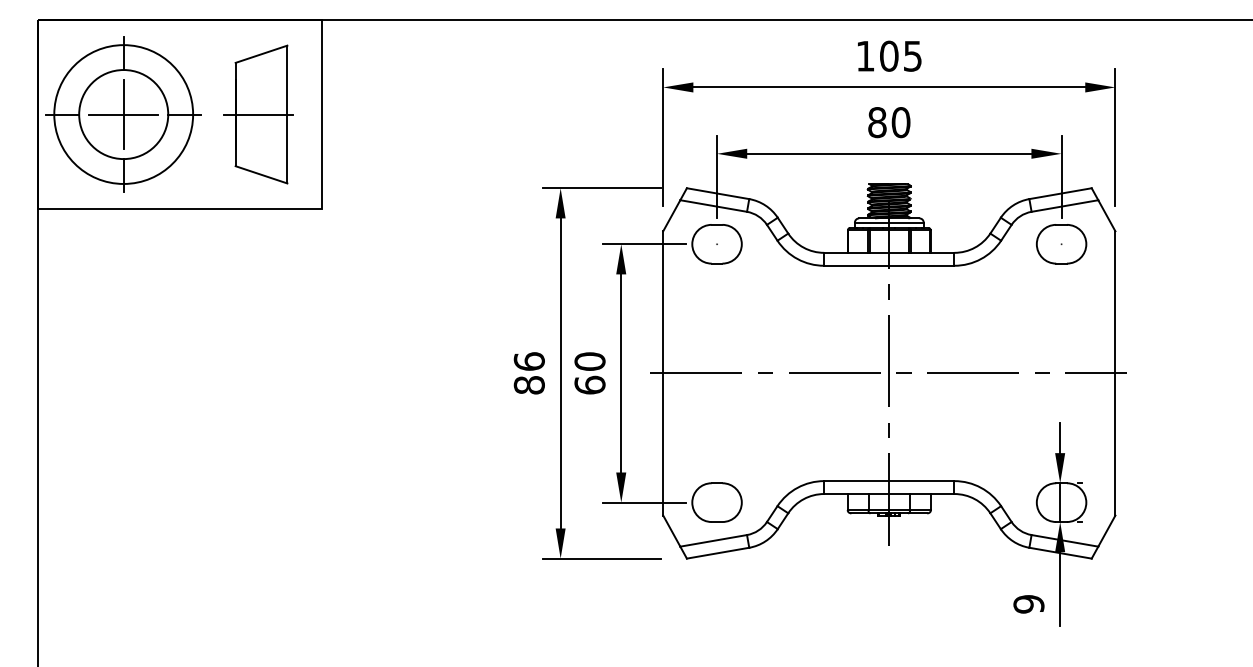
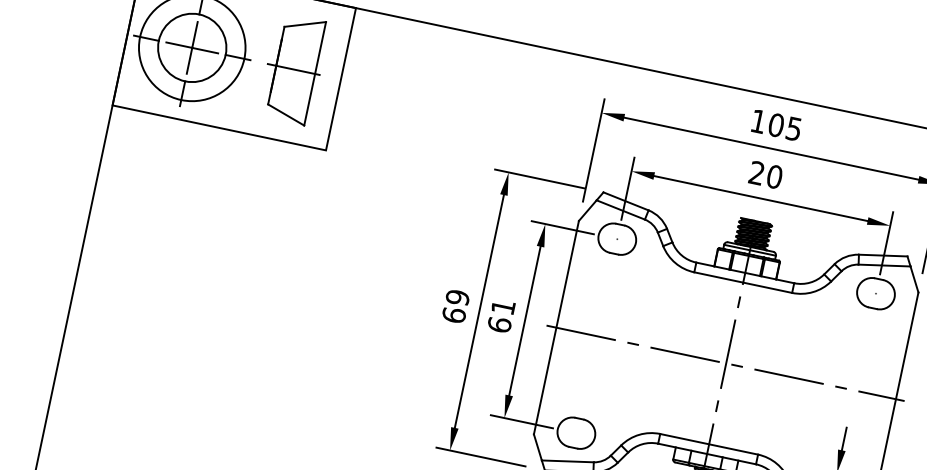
text: (877, 122) -> (757, 173), 80 -> 20
text: (589, 361) -> (502, 307), 60 -> 61
text: (528, 373) -> (455, 306), 86 -> 69

